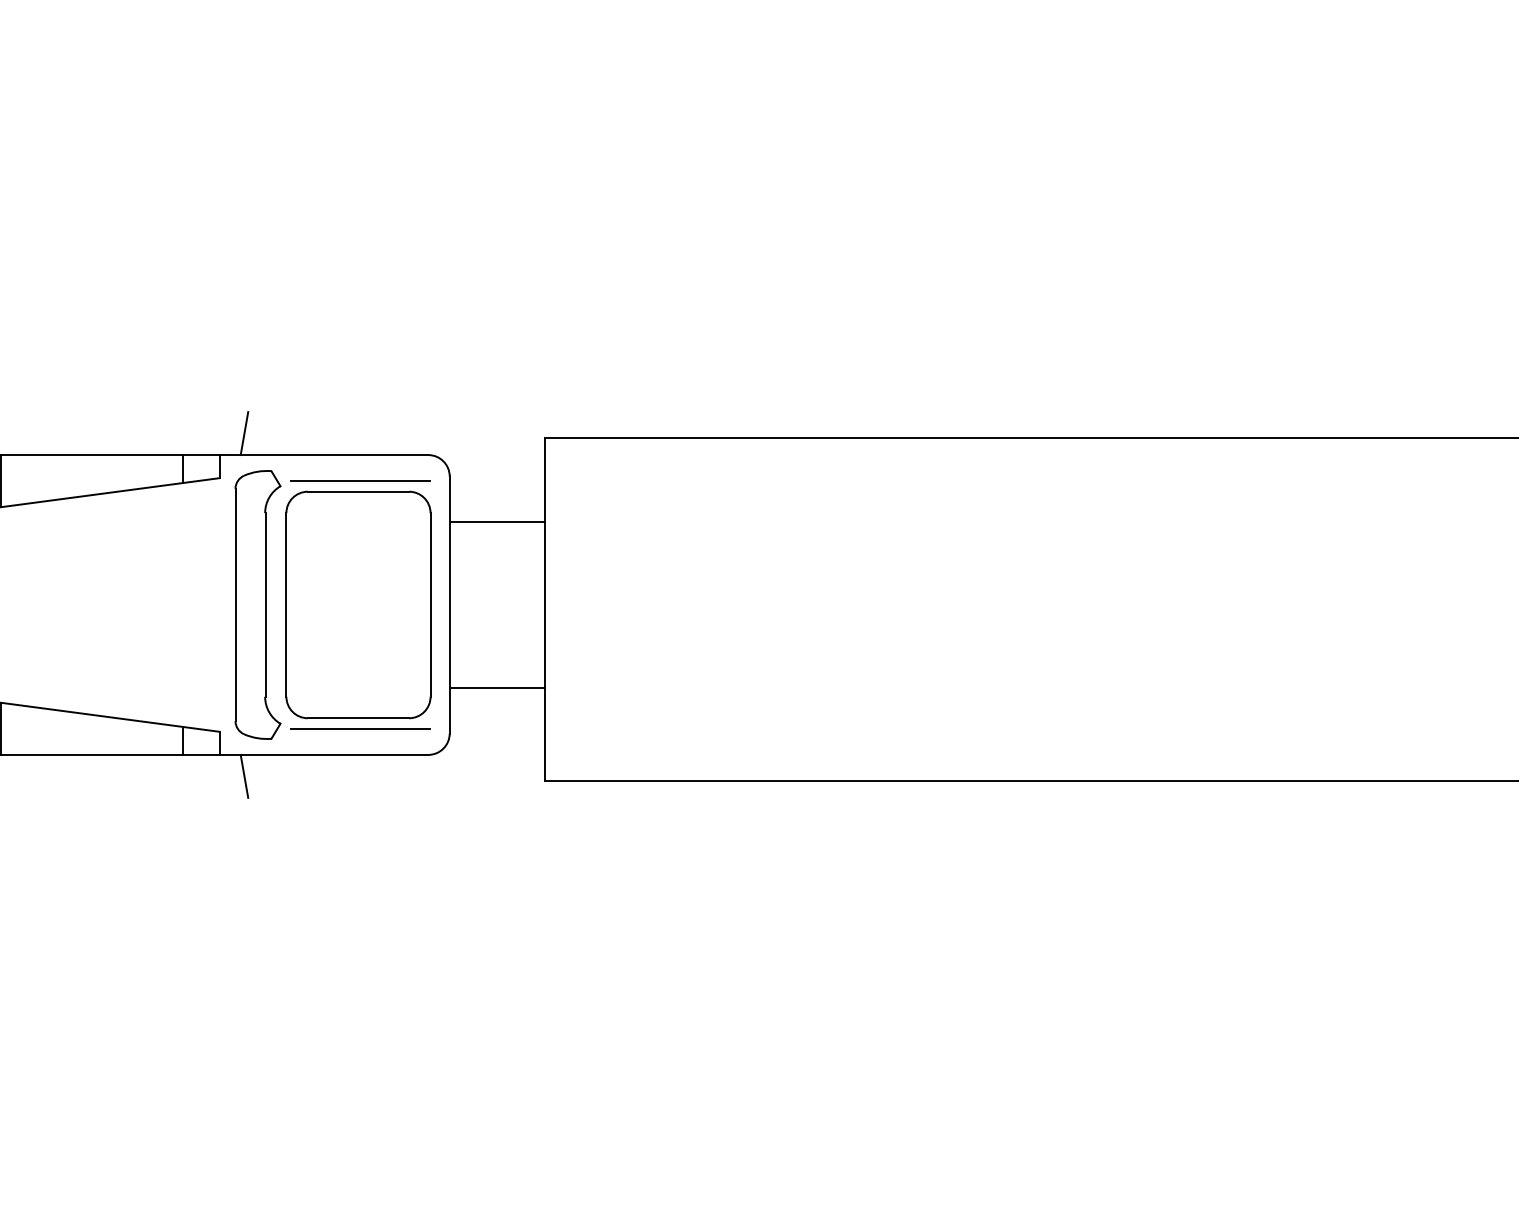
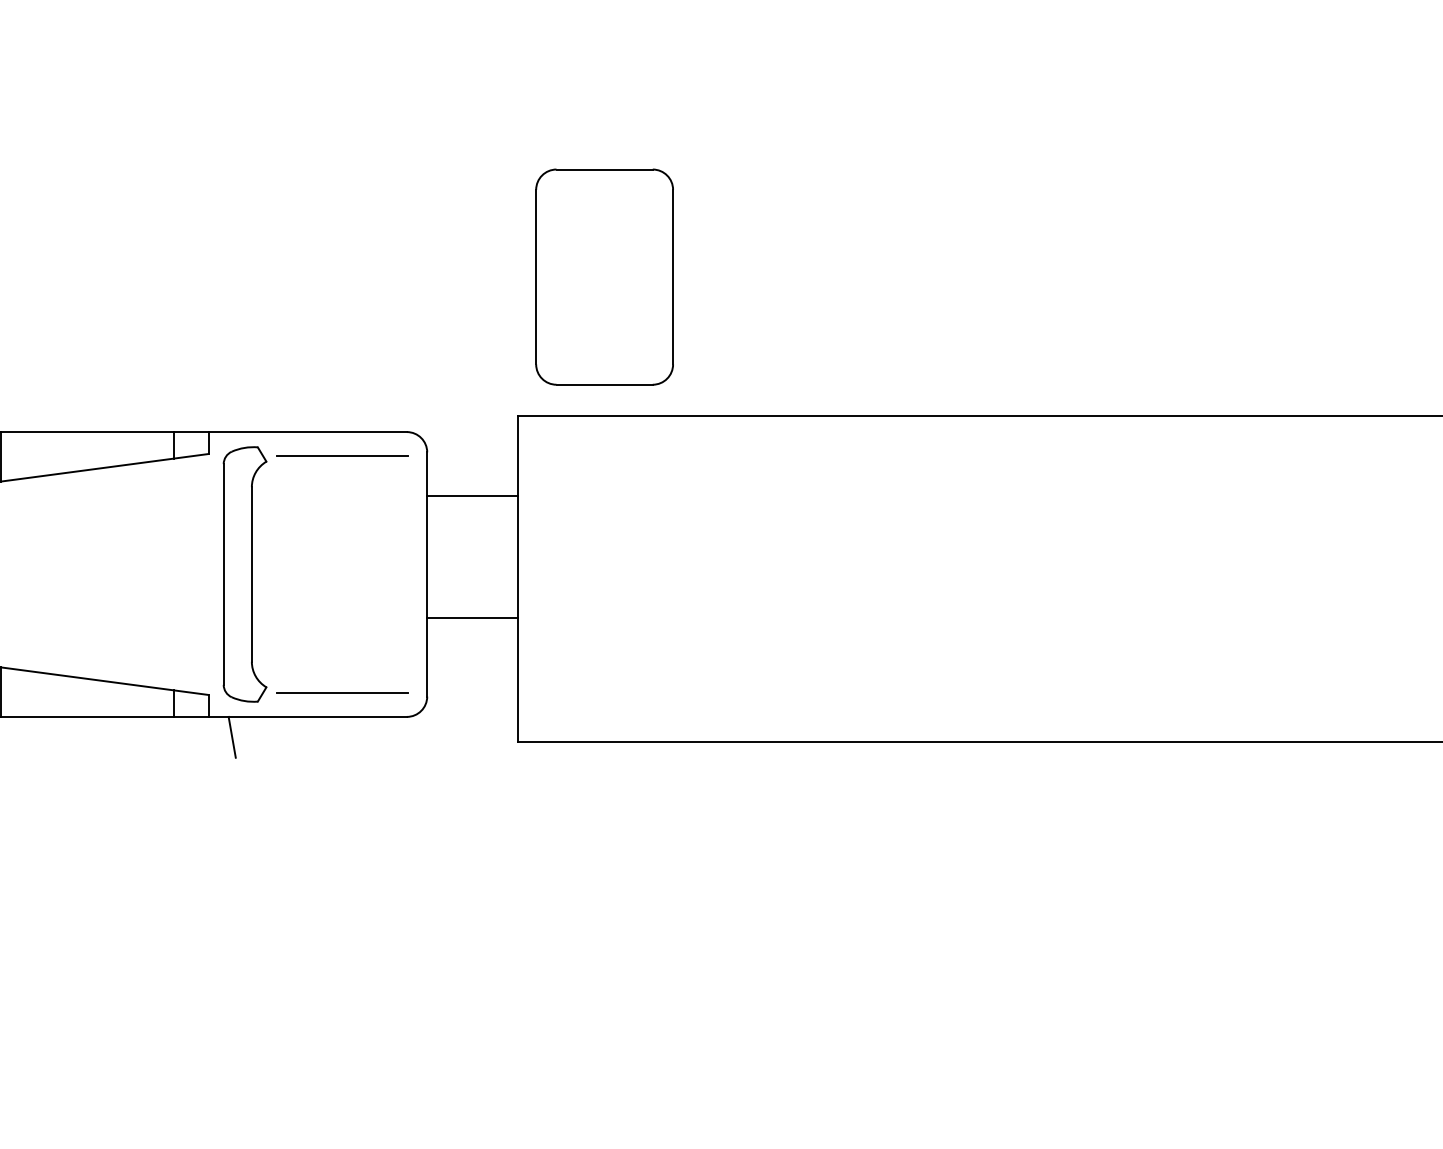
line: (244, 433) -> (232, 411), removed
part: (358, 604) -> (604, 276), moved
line: (497, 687) -> (472, 617), moved

